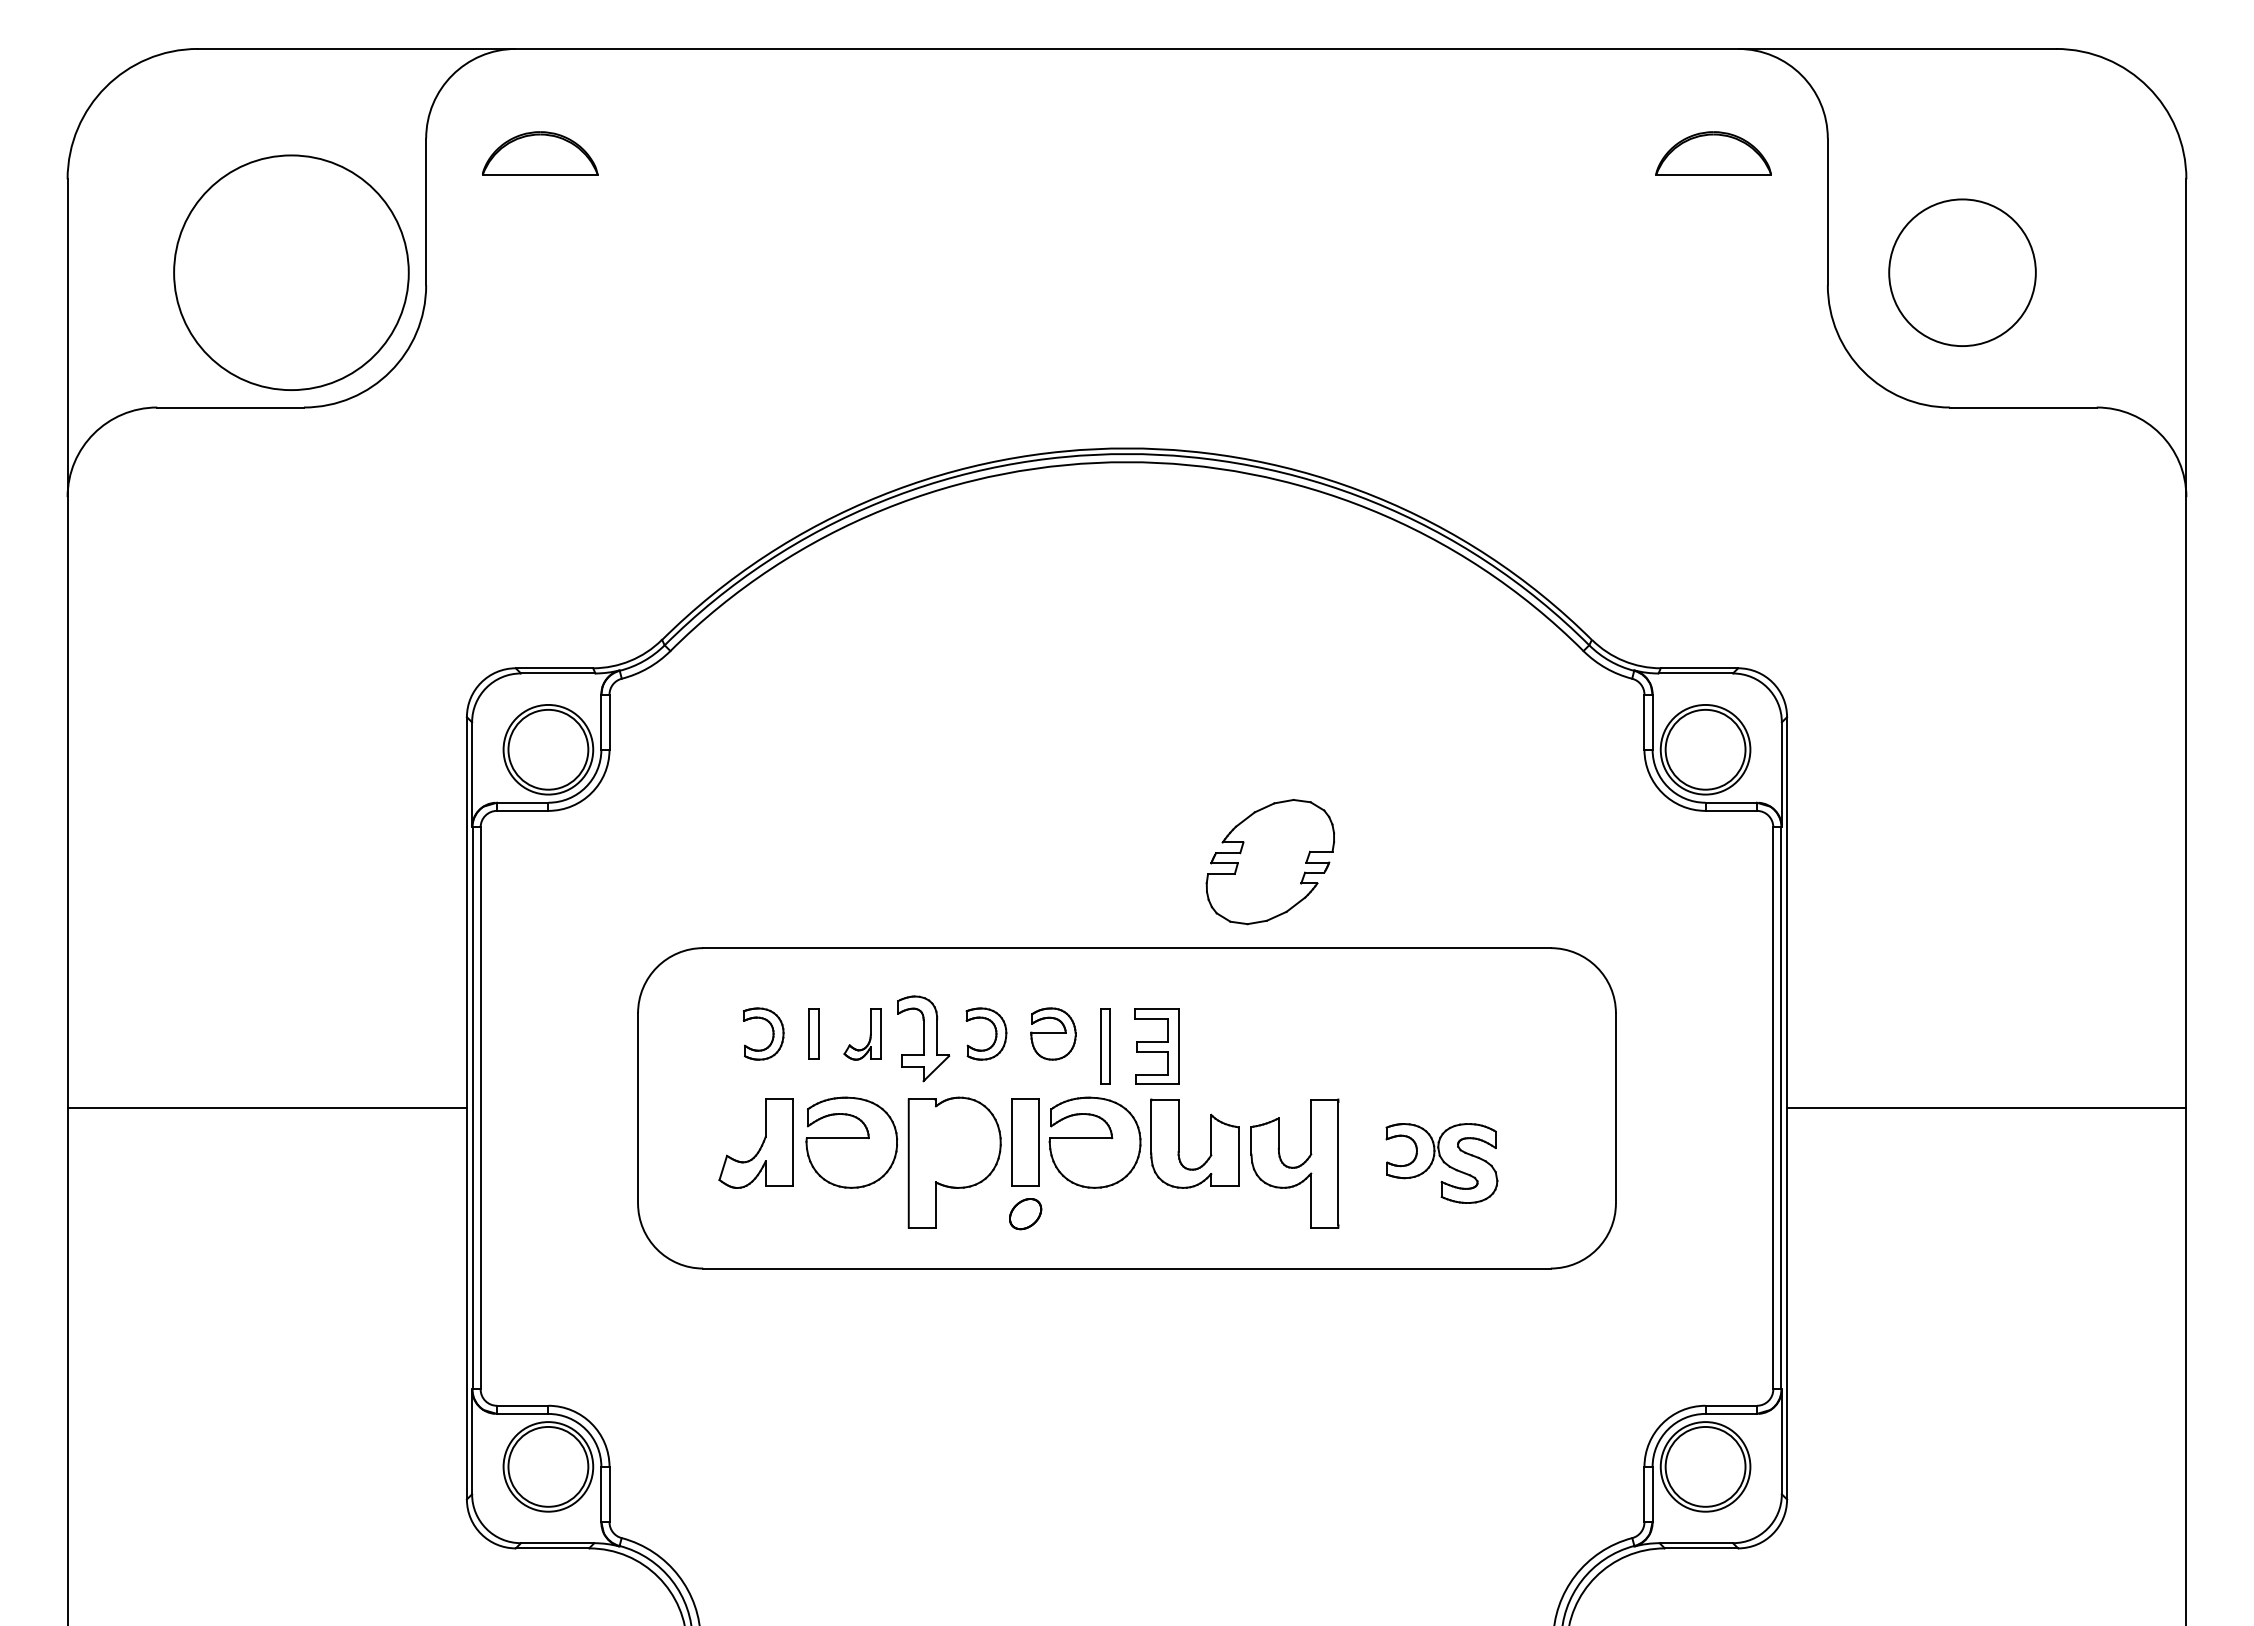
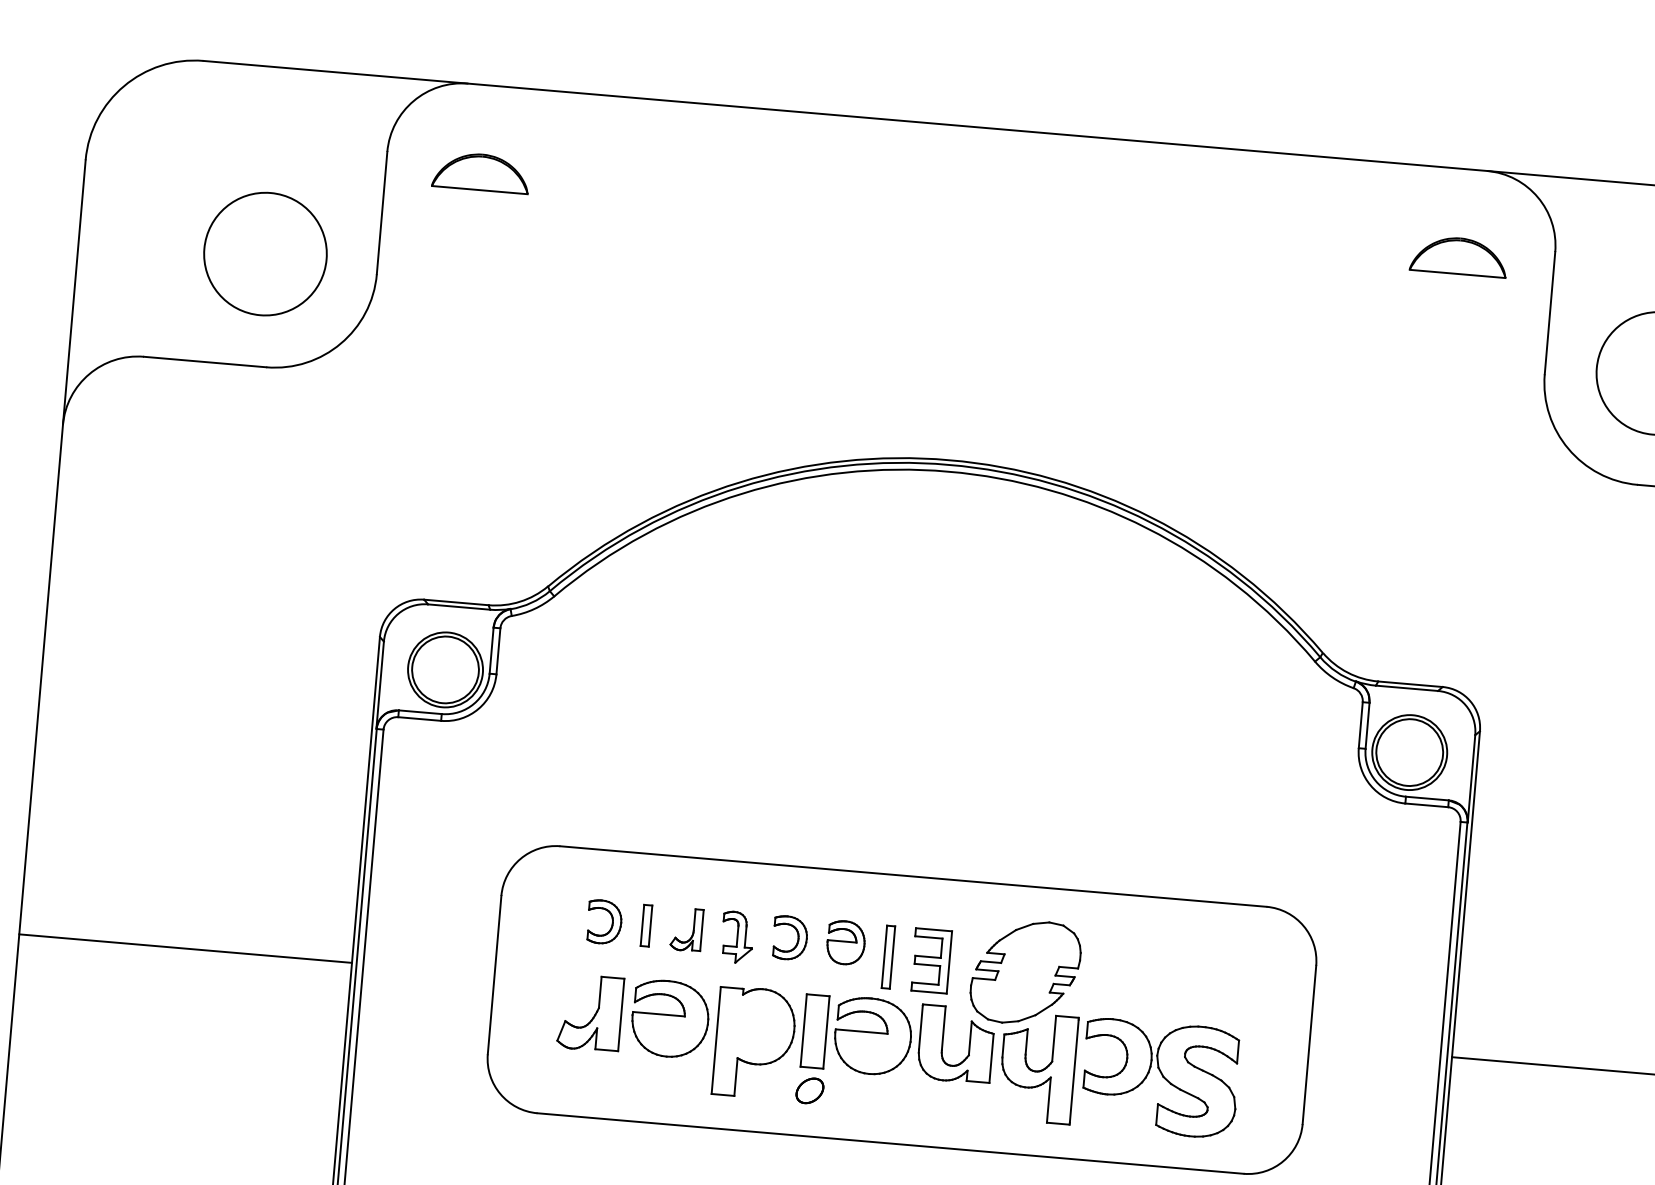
circle: (291, 272) -> (265, 253), size x0.62
part: (1270, 862) -> (1025, 972), moved
part: (923, 1038) -> (737, 937), size x0.71
part: (1441, 1163) -> (1160, 1078), size x1.67

